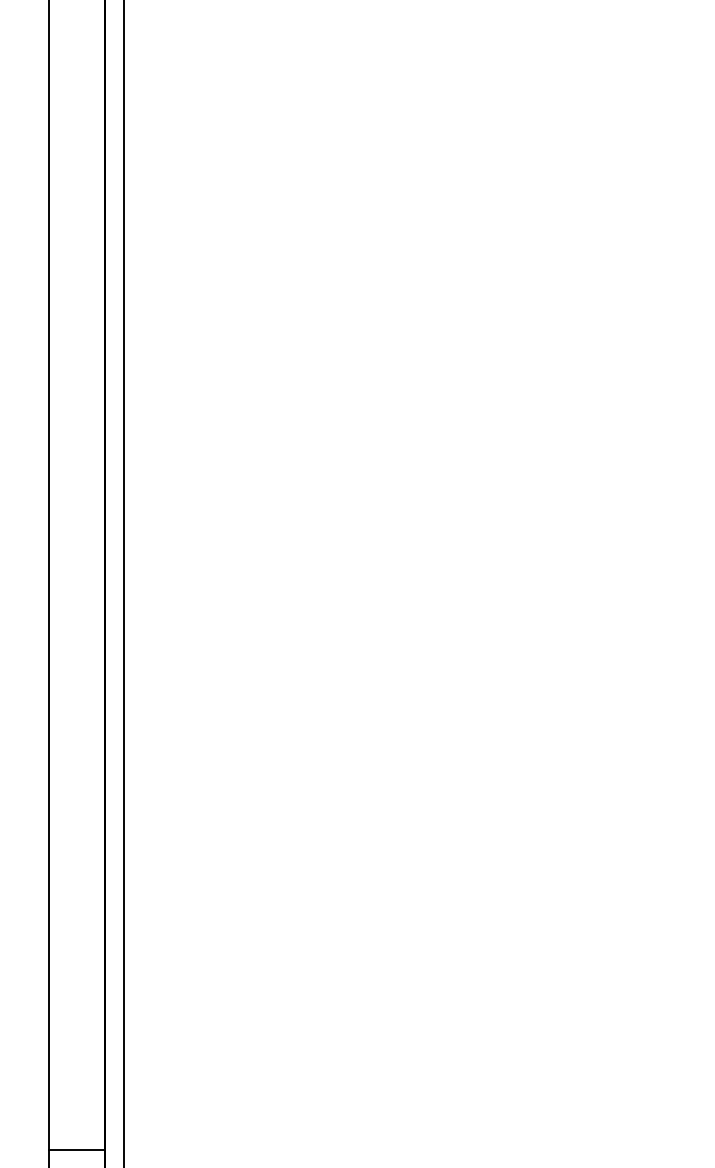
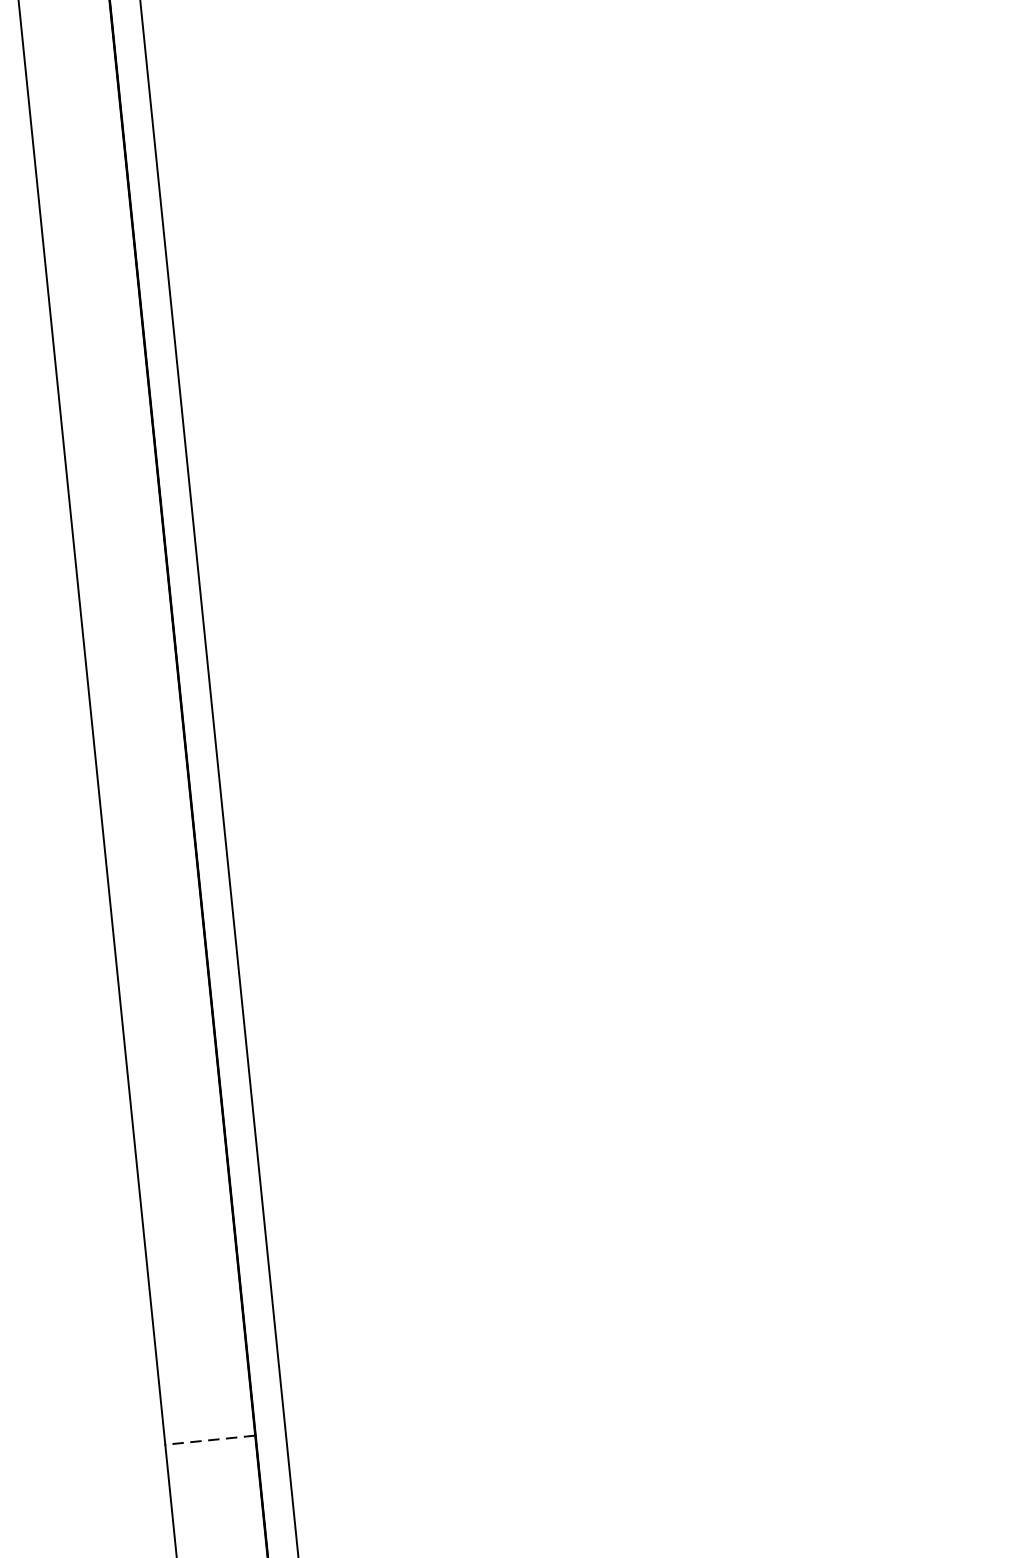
line: (77, 1150) -> (211, 1440), solid -> dashed

